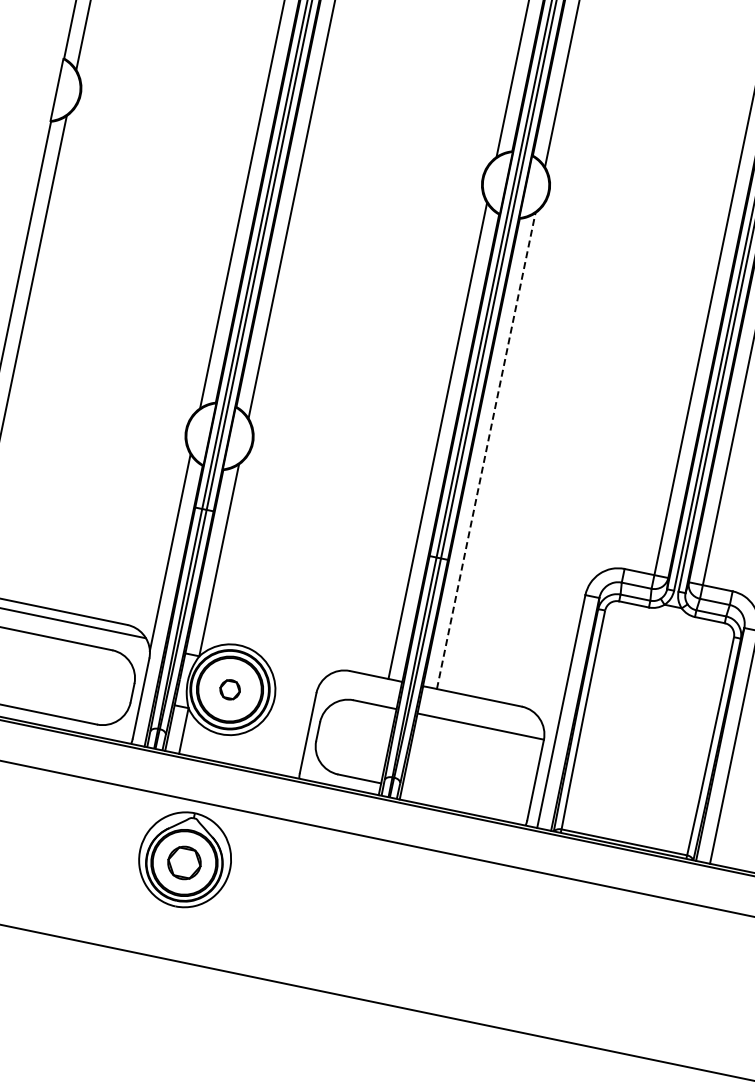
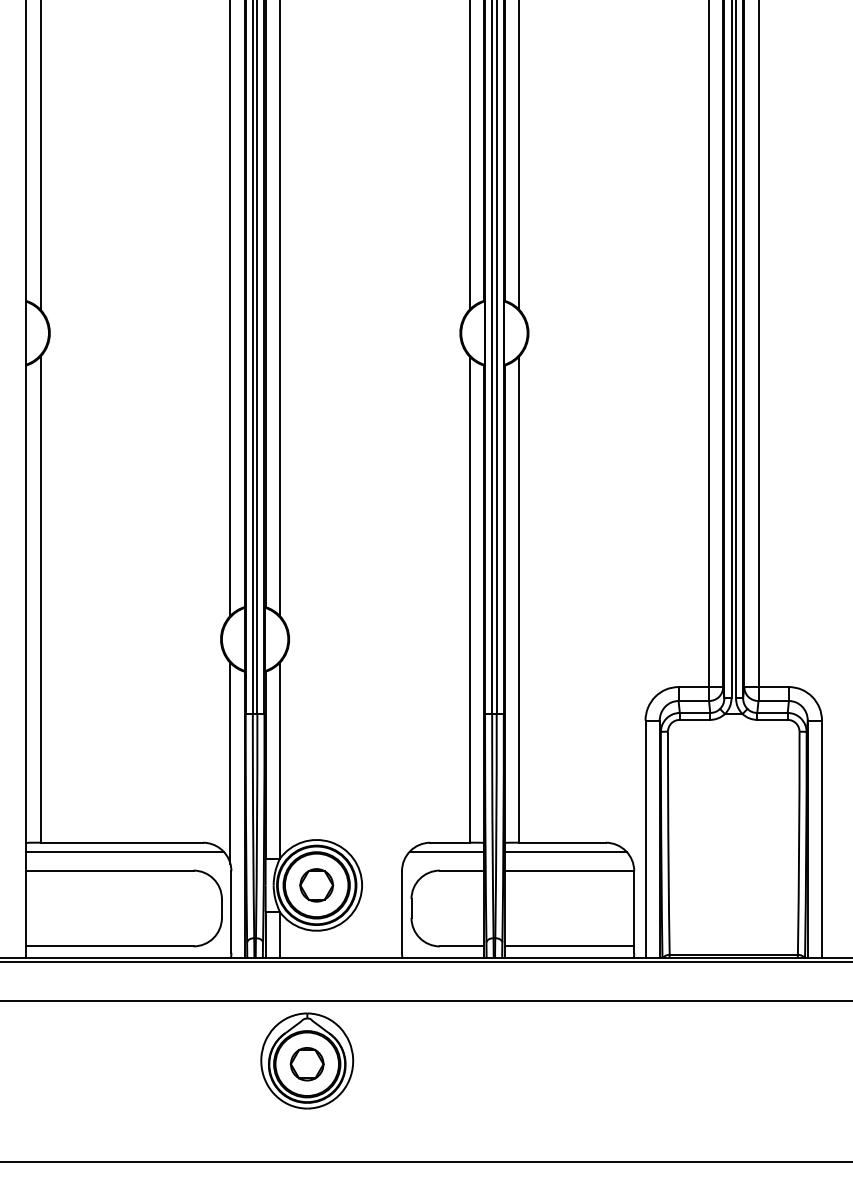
line: (486, 450) -> (519, 599), dashed -> solid
line: (363, 683) -> (446, 852), added
part: (229, 689) -> (316, 885), size x1.67
line: (480, 708) -> (565, 852), added
line: (465, 800) -> (569, 946), added

